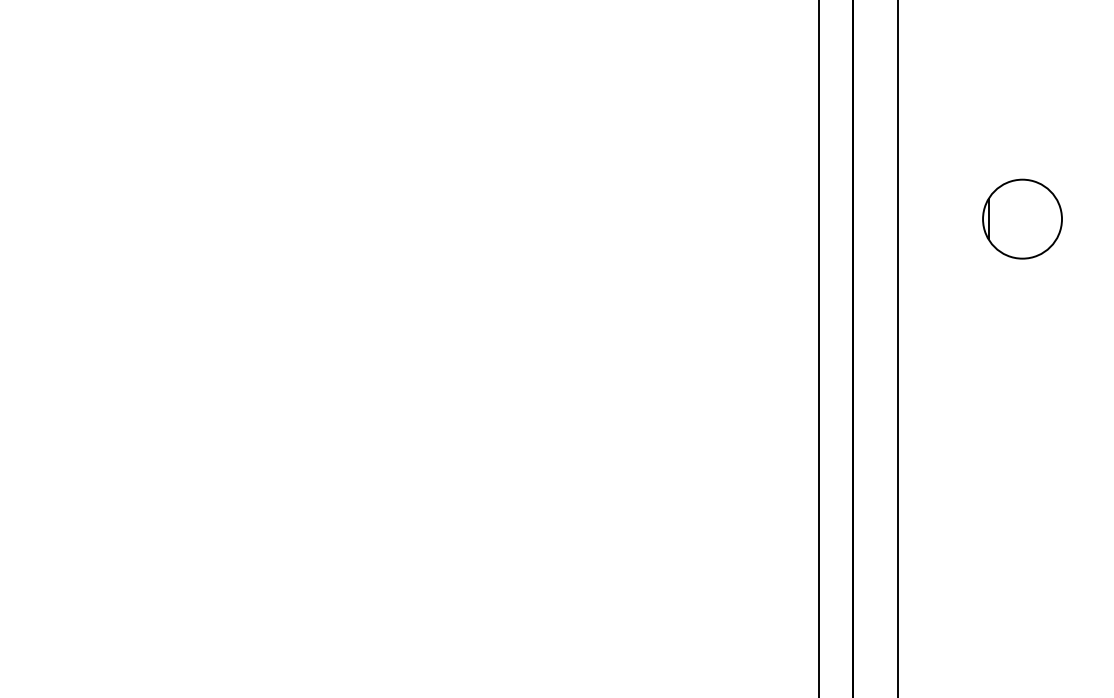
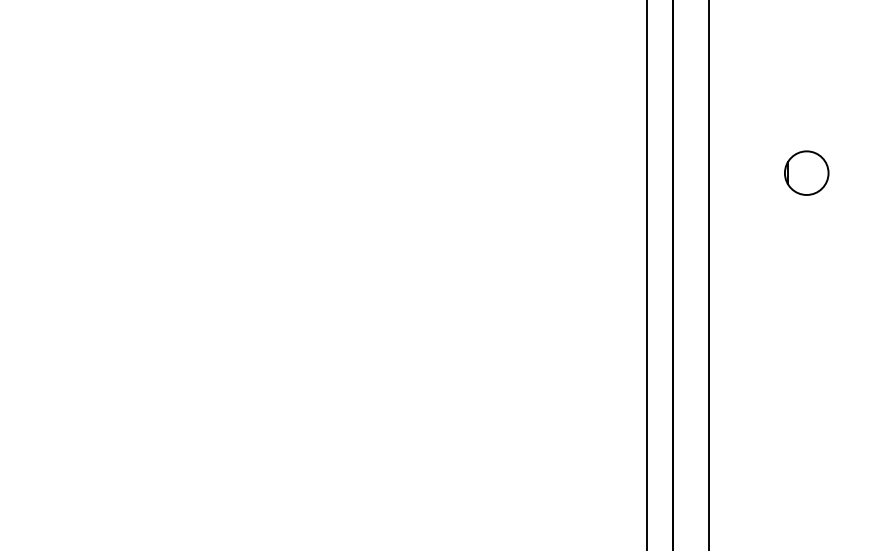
part: (1022, 219) -> (806, 173), size x0.7

